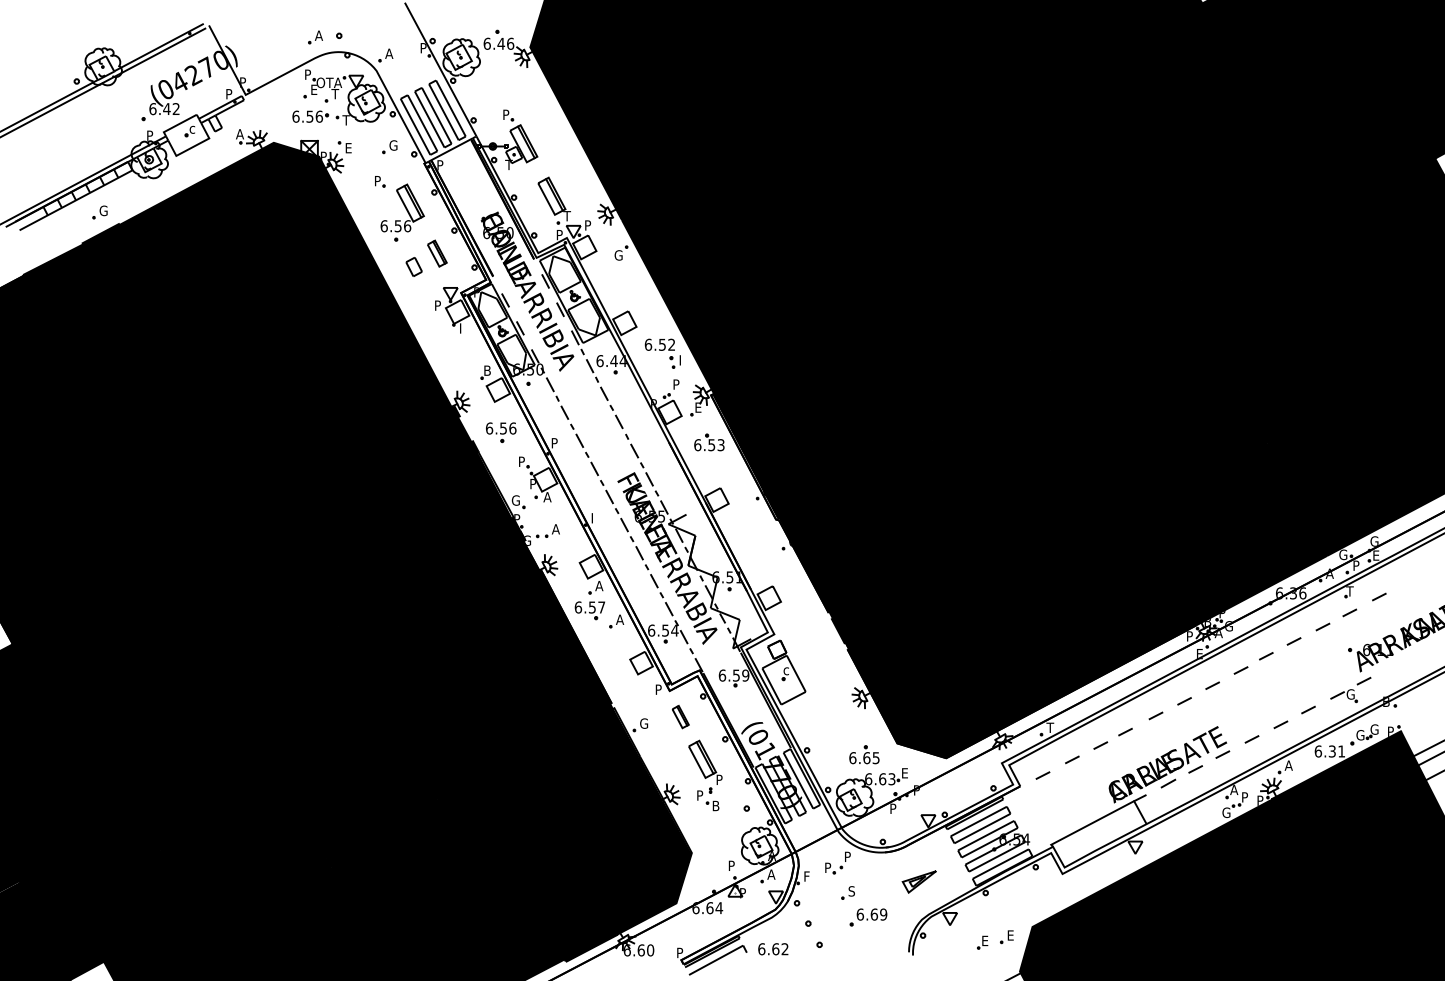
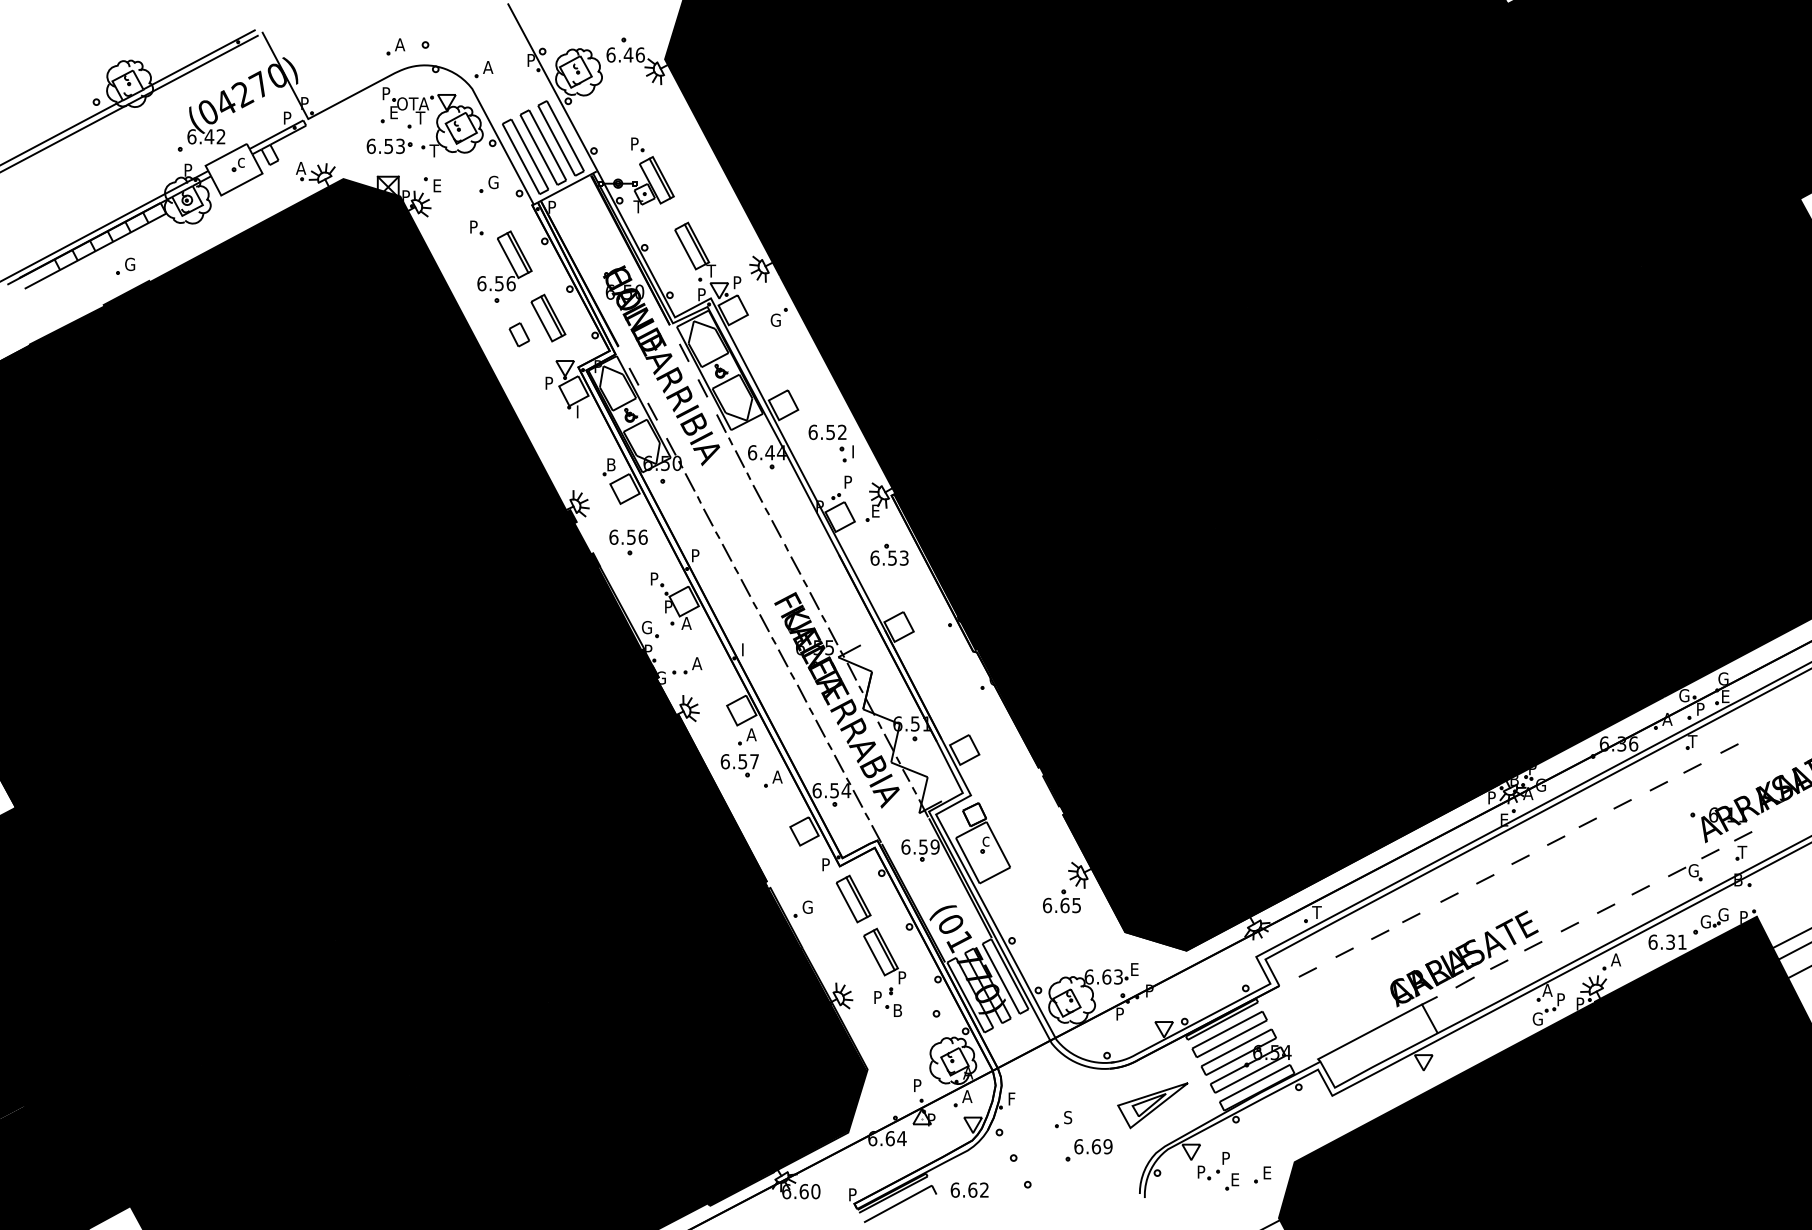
text: (319, 116) -> (400, 146), 6.56 -> 6.53
part: (437, 253) -> (548, 317), size x1.43
part: (1390, 674) -> (1743, 845), added
part: (680, 716) -> (853, 898), size x1.67
part: (864, 754) -> (1061, 901), moved
part: (837, 863) -> (1213, 1166), moved
part: (919, 881) -> (1152, 1105), size x1.67

